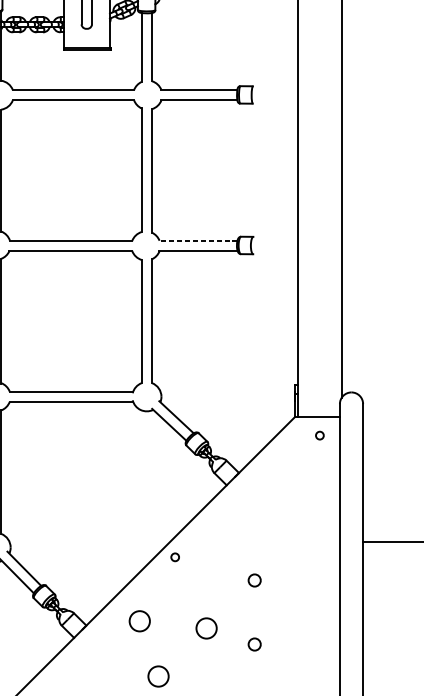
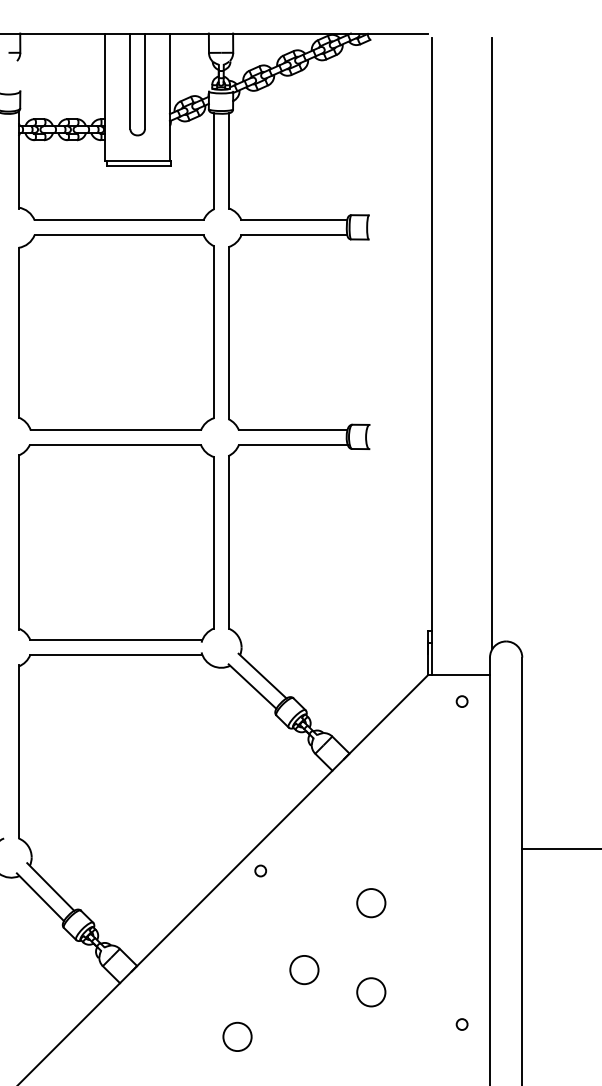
line: (198, 240) -> (292, 430), dashed -> solid
part: (254, 580) -> (371, 903), size x1.67
part: (139, 621) -> (211, 960), removed
part: (254, 644) -> (371, 992), size x1.67
part: (319, 667) -> (461, 1024), added

